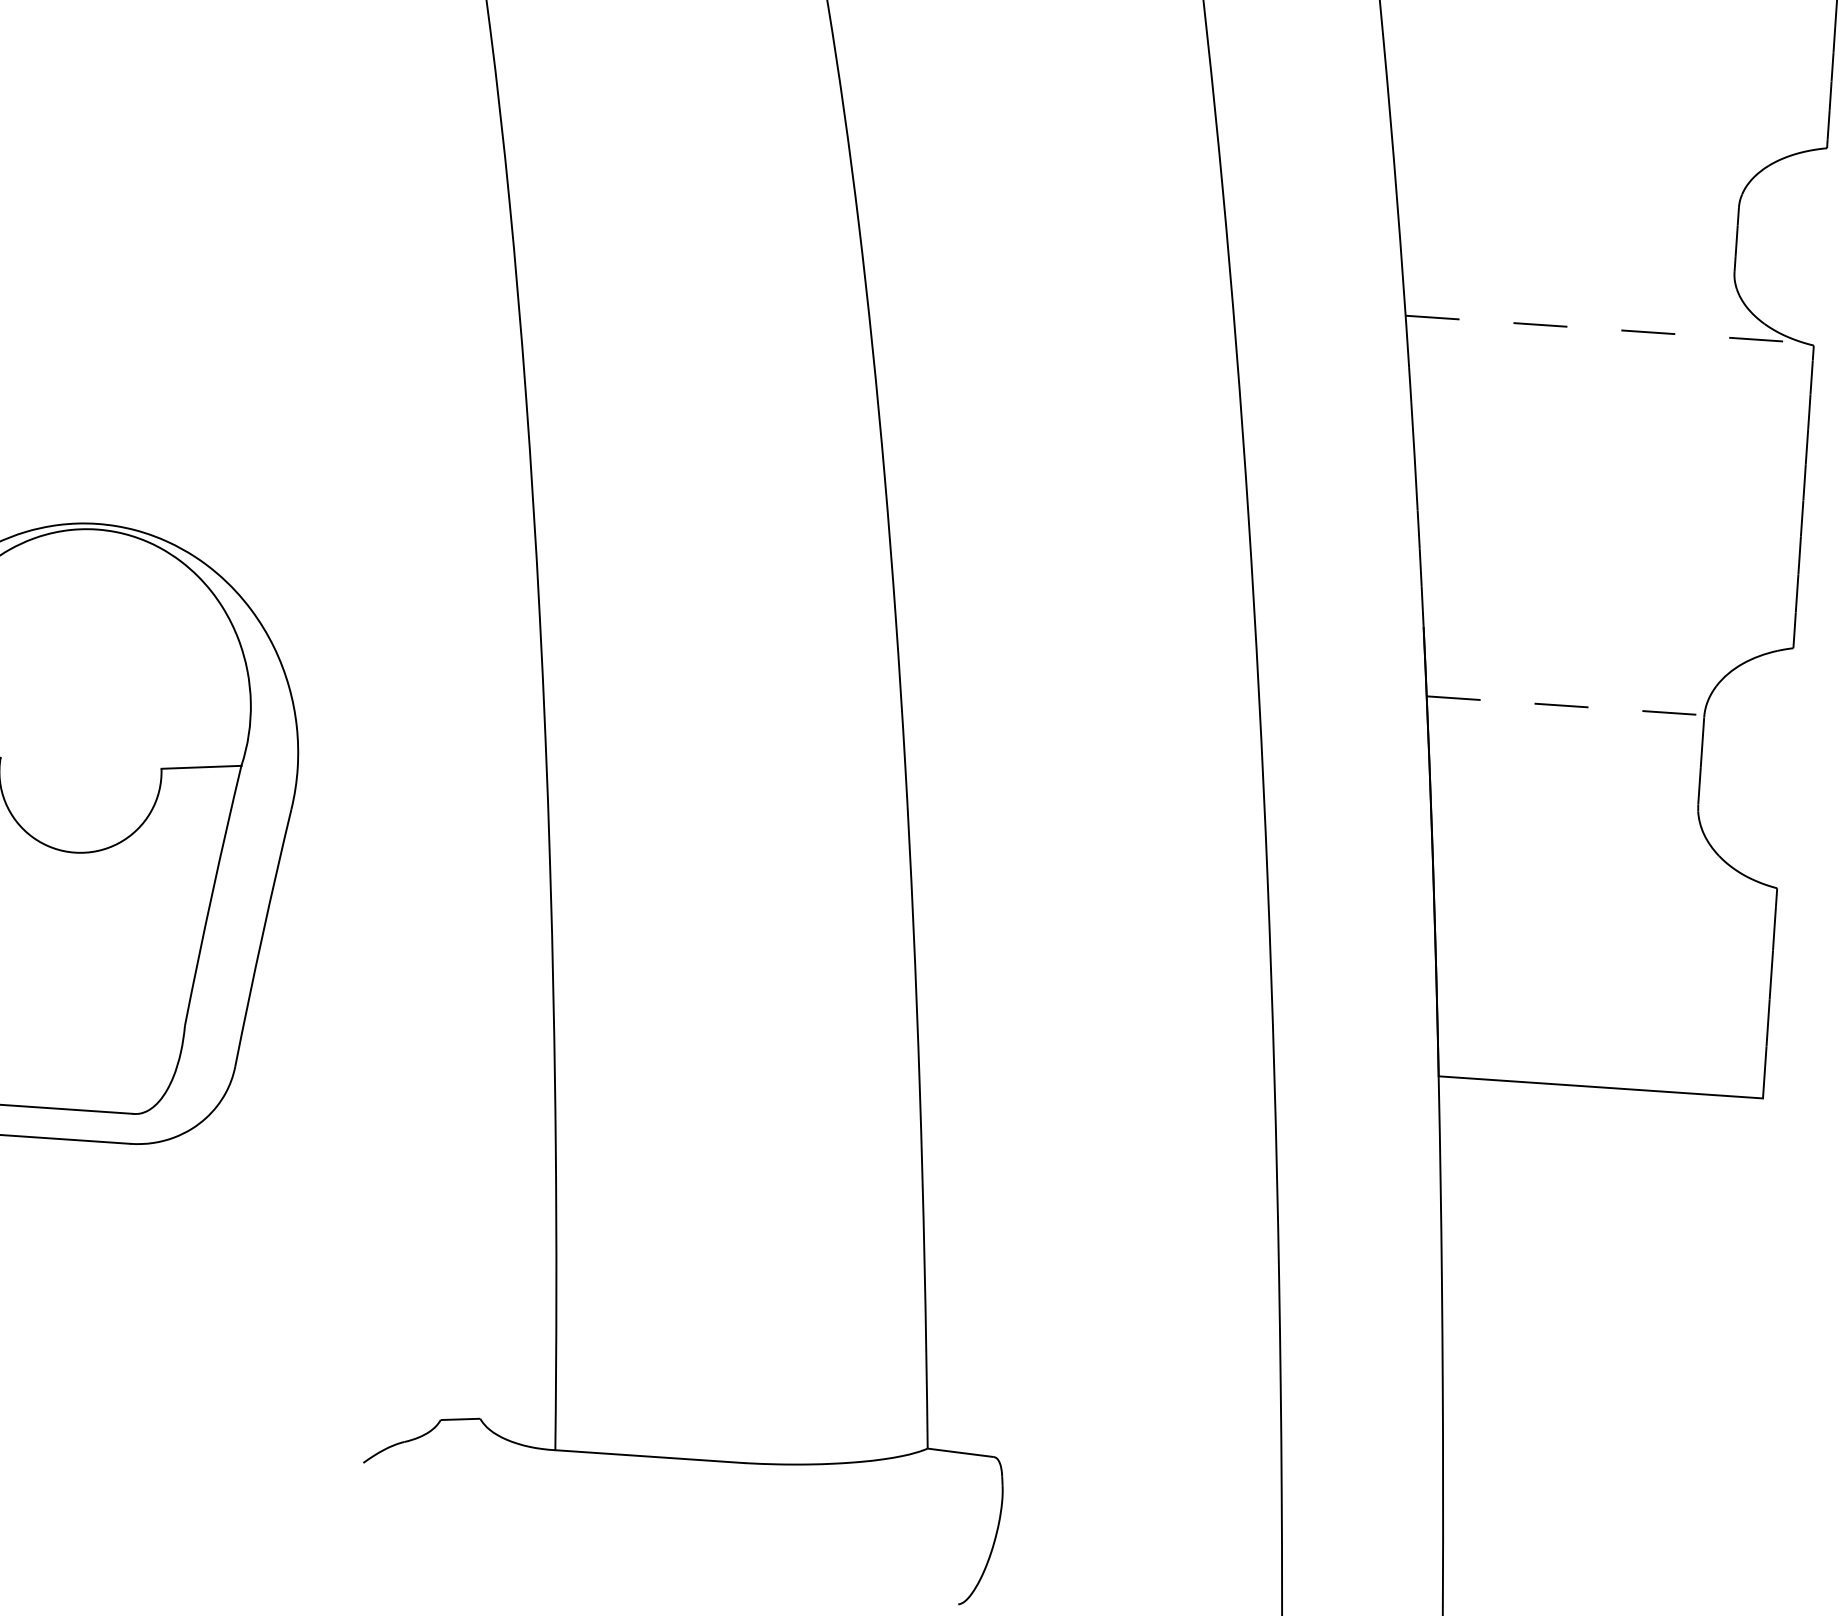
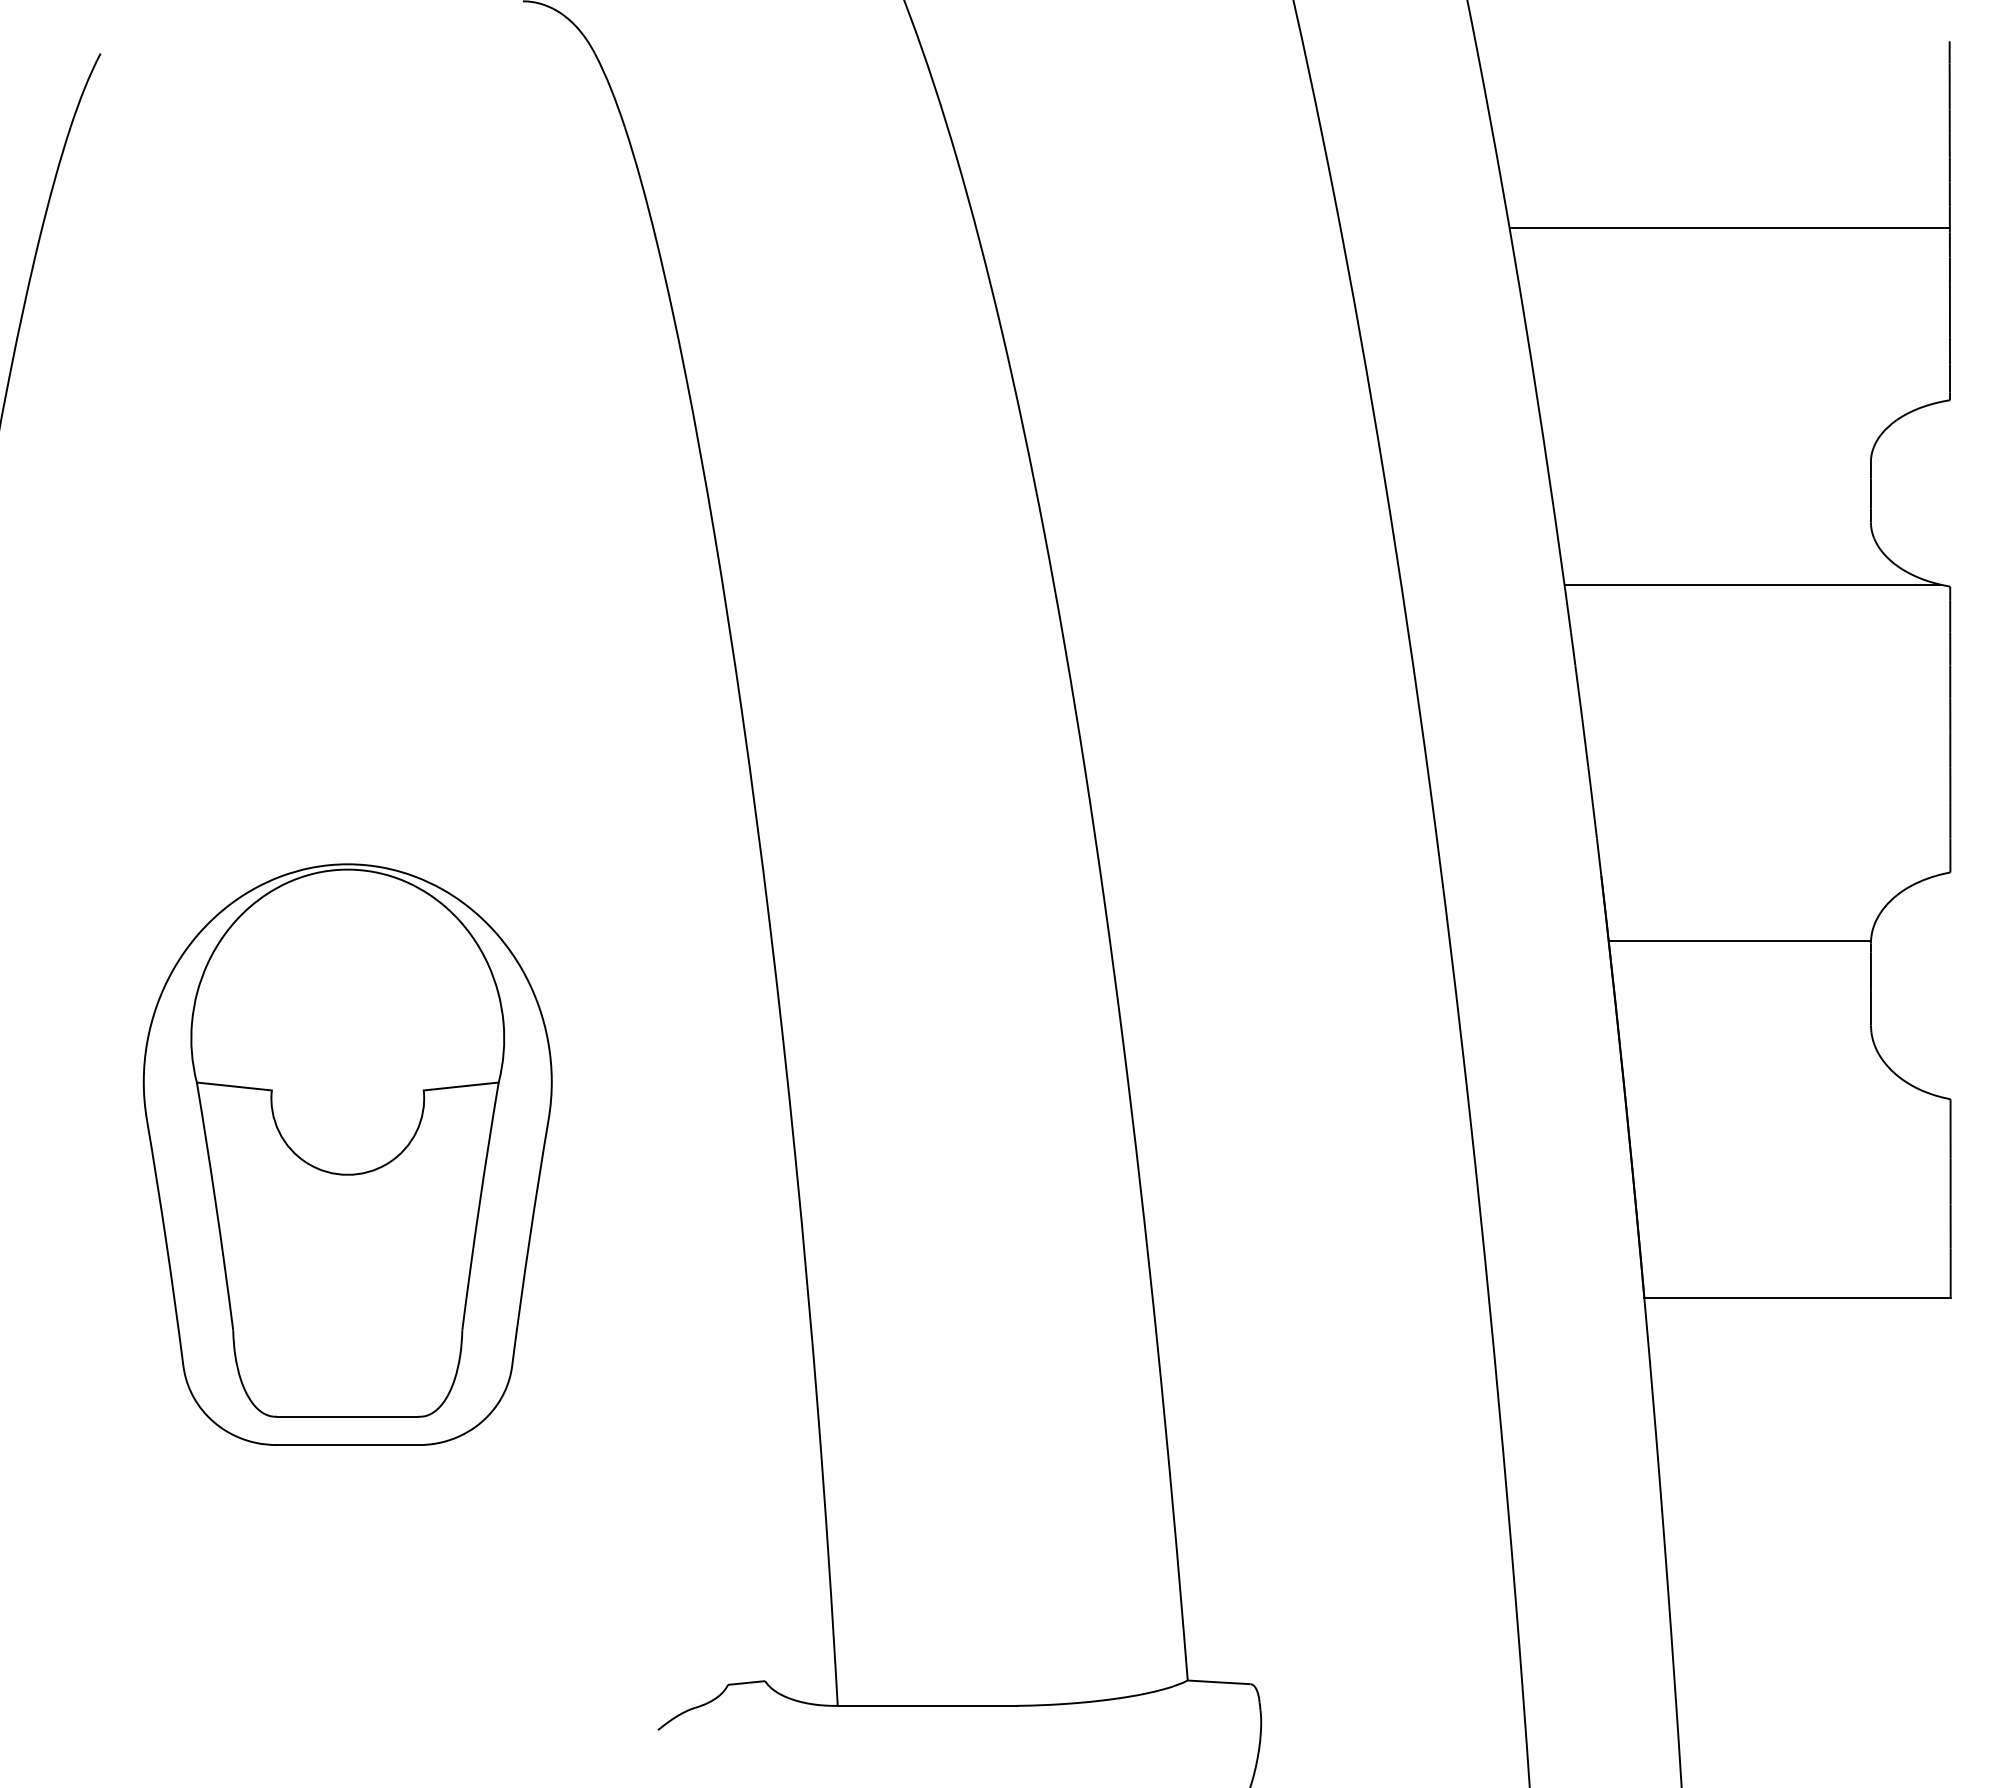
line: (1605, 329) -> (1753, 584), dashed -> solid
line: (1566, 706) -> (1740, 941), dashed -> solid

